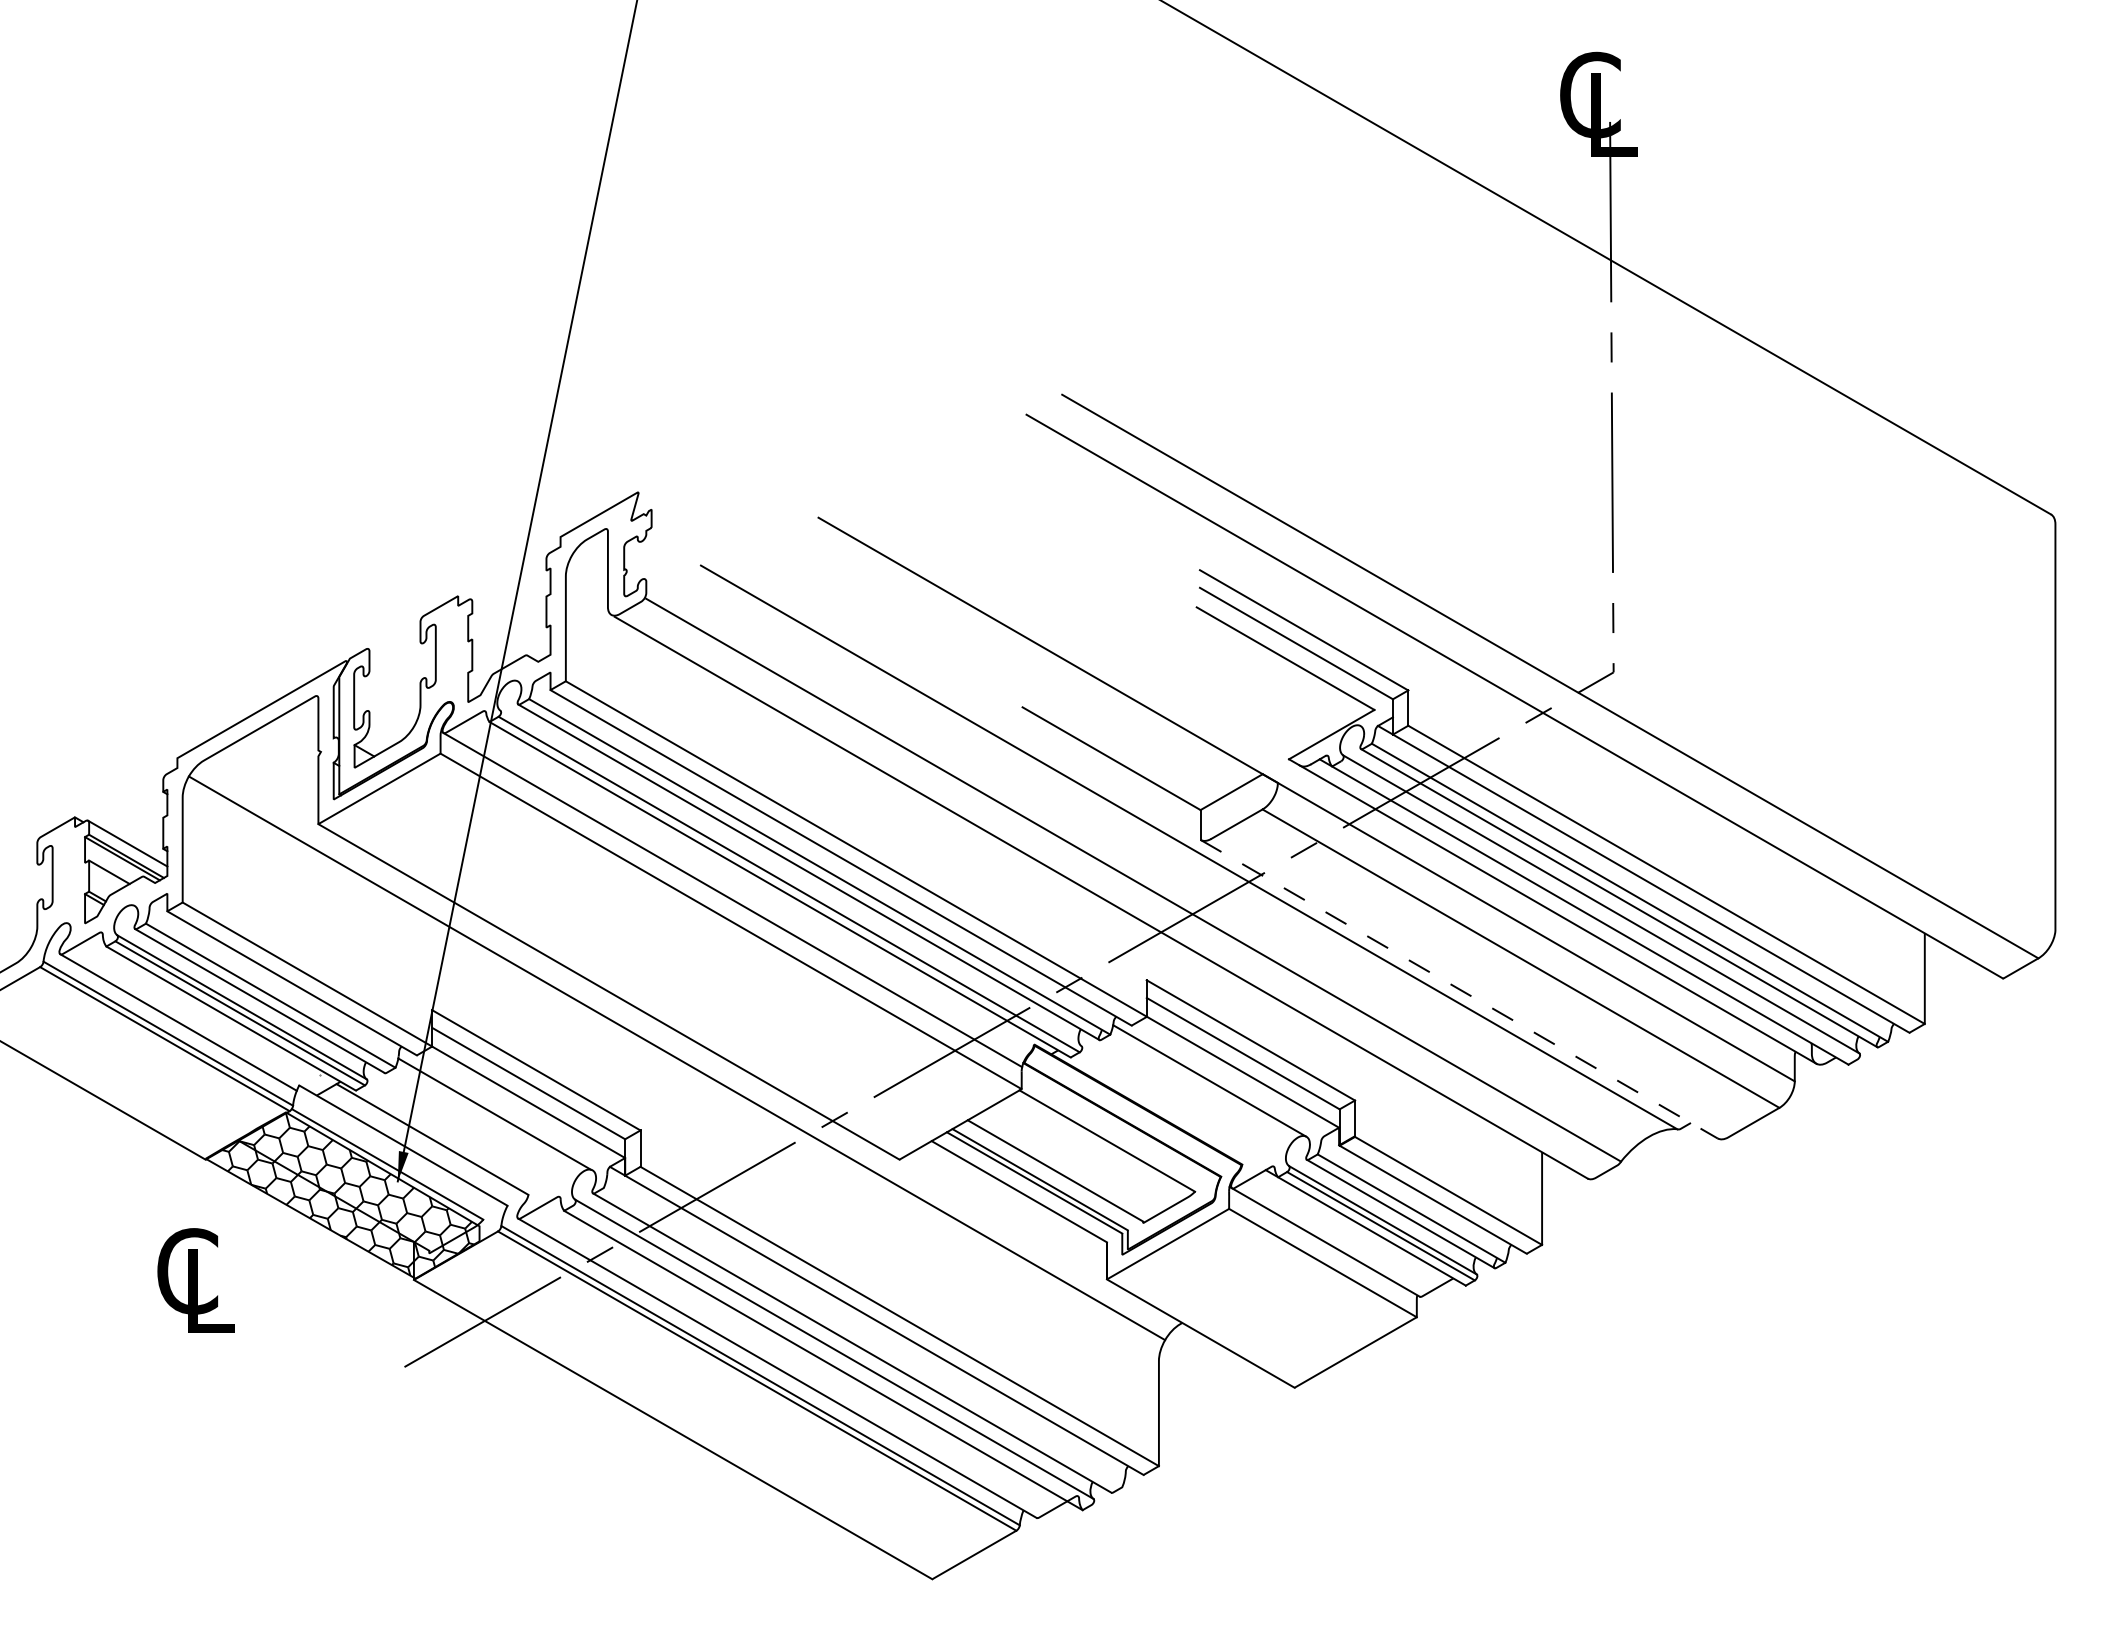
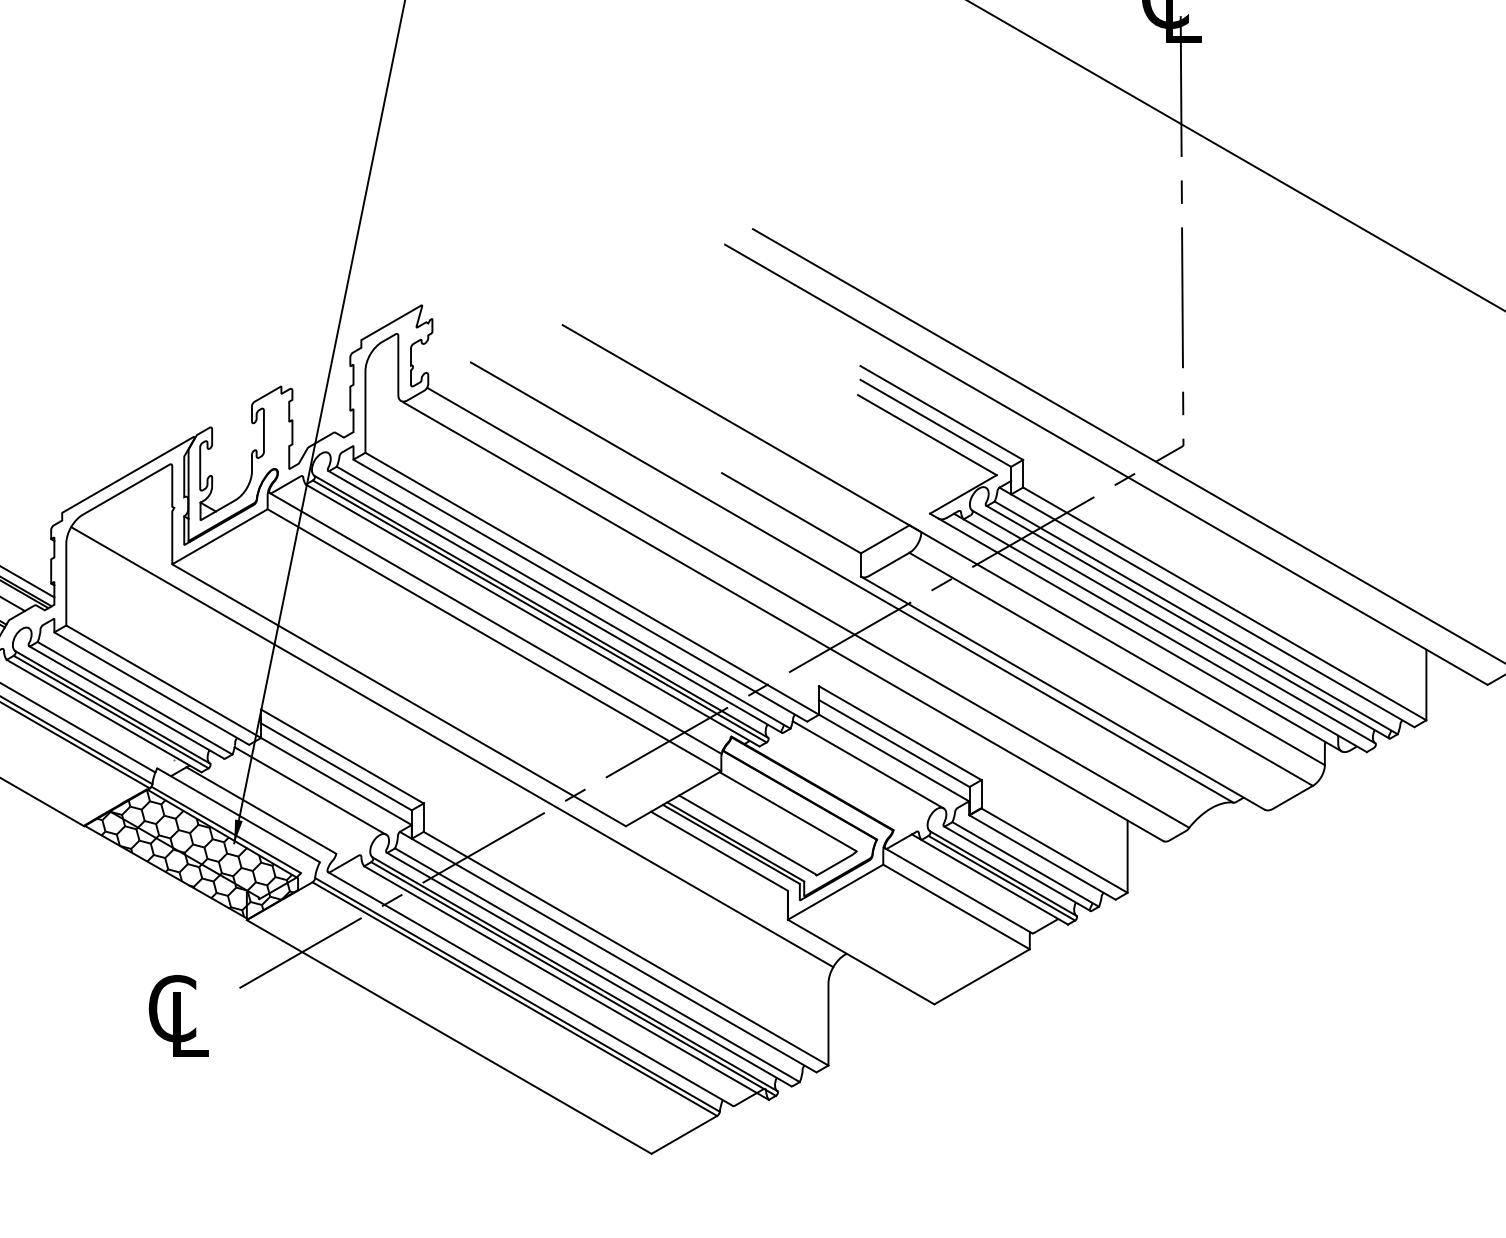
line: (790, 878) -> (540, 606), added
line: (1459, 989) -> (1063, 693), dashed -> solid
text: (195, 1280) -> (178, 1015), moved
line: (862, 1337) -> (597, 965), added
line: (832, 1354) -> (573, 978), added

